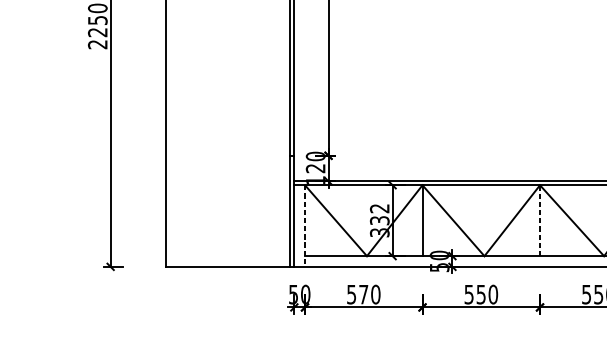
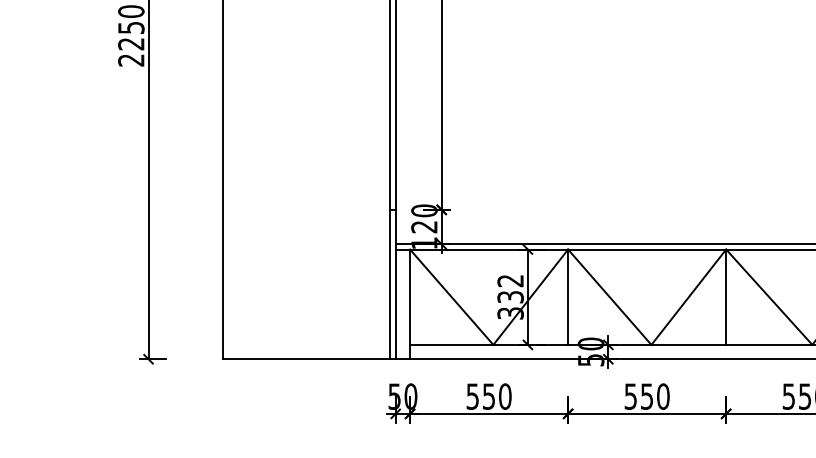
line: (540, 220) -> (726, 297), dashed -> solid
line: (305, 226) -> (410, 304), dashed -> solid
text: (363, 294) -> (488, 396), 570 -> 550

